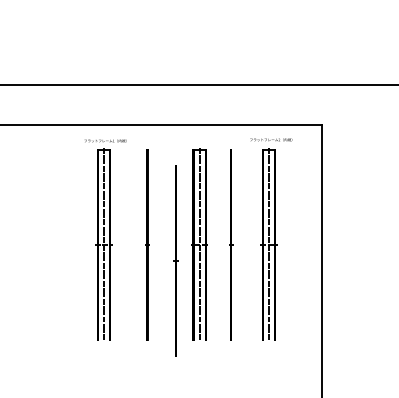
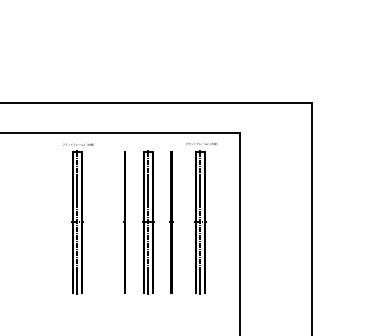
line: (147, 245) -> (109, 222), removed
line: (175, 261) -> (124, 222), moved

